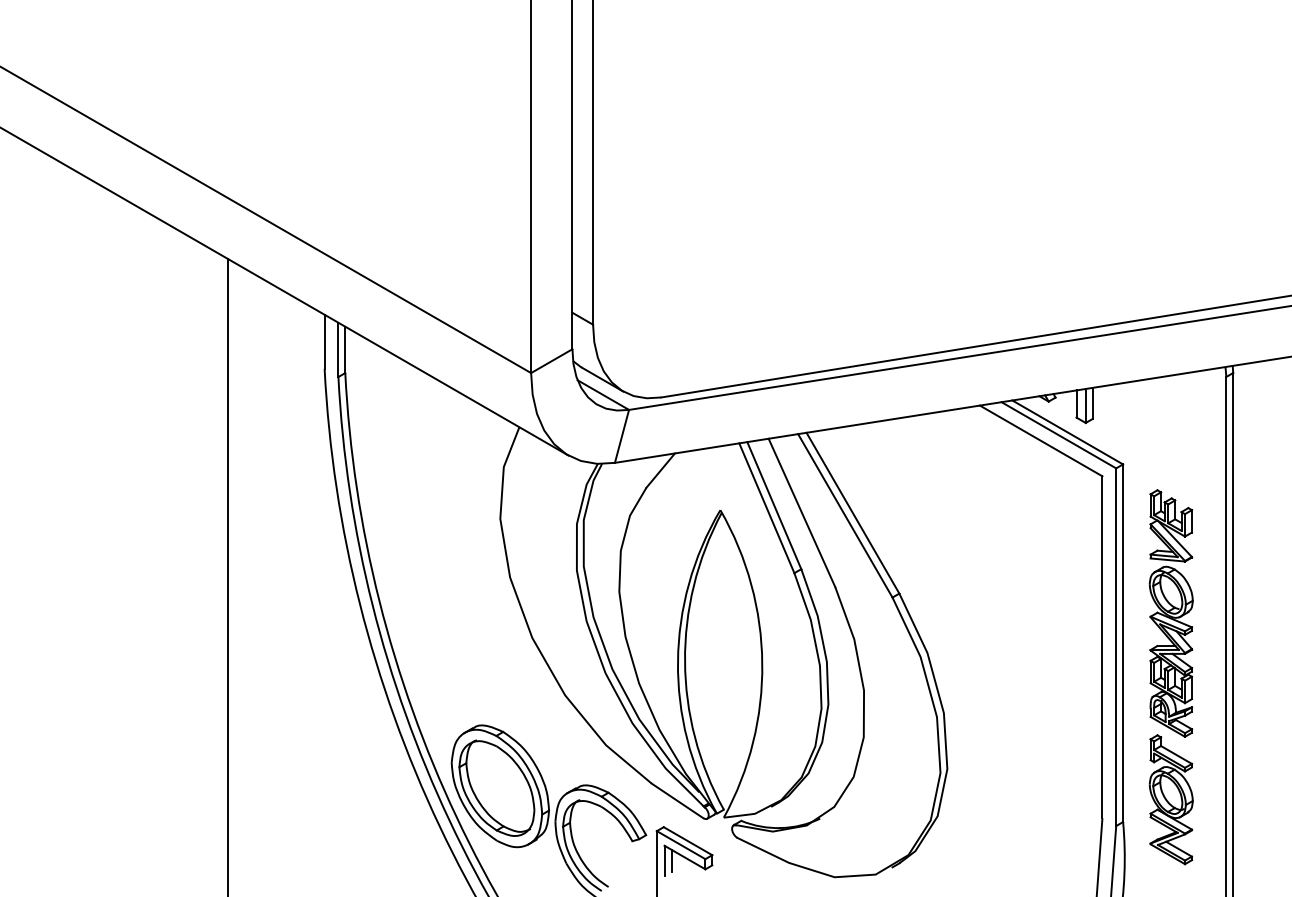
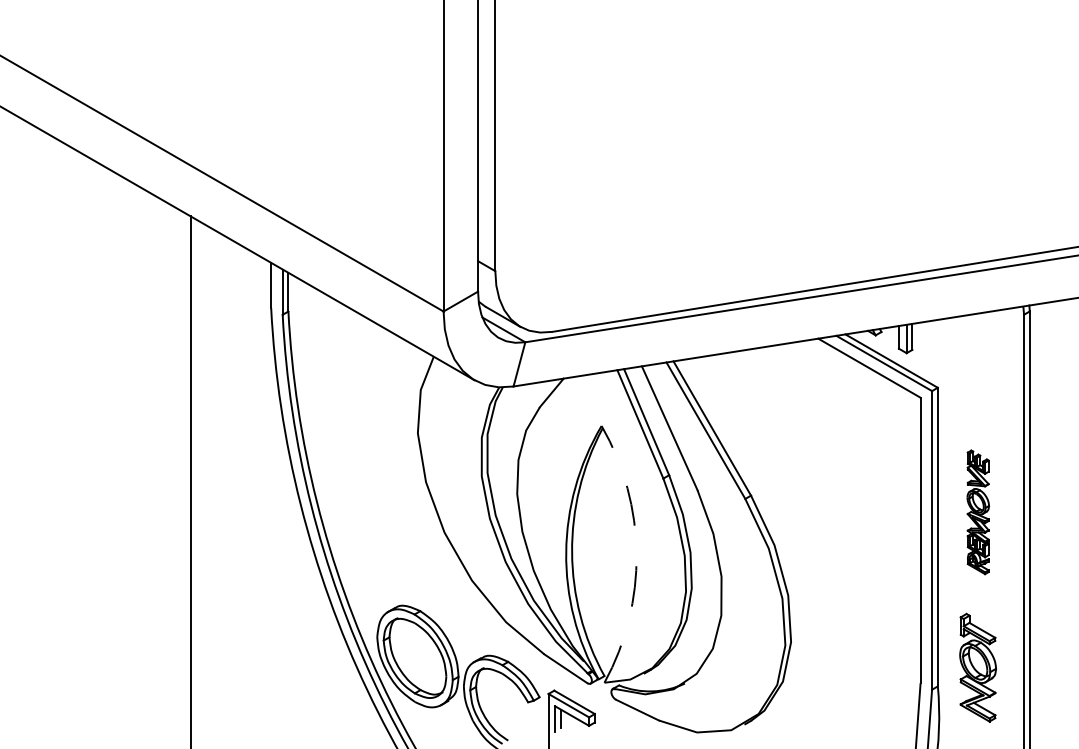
part: (1171, 613) -> (978, 512), size x0.6
arc: (762, 664) -> (636, 554), solid -> dashed

